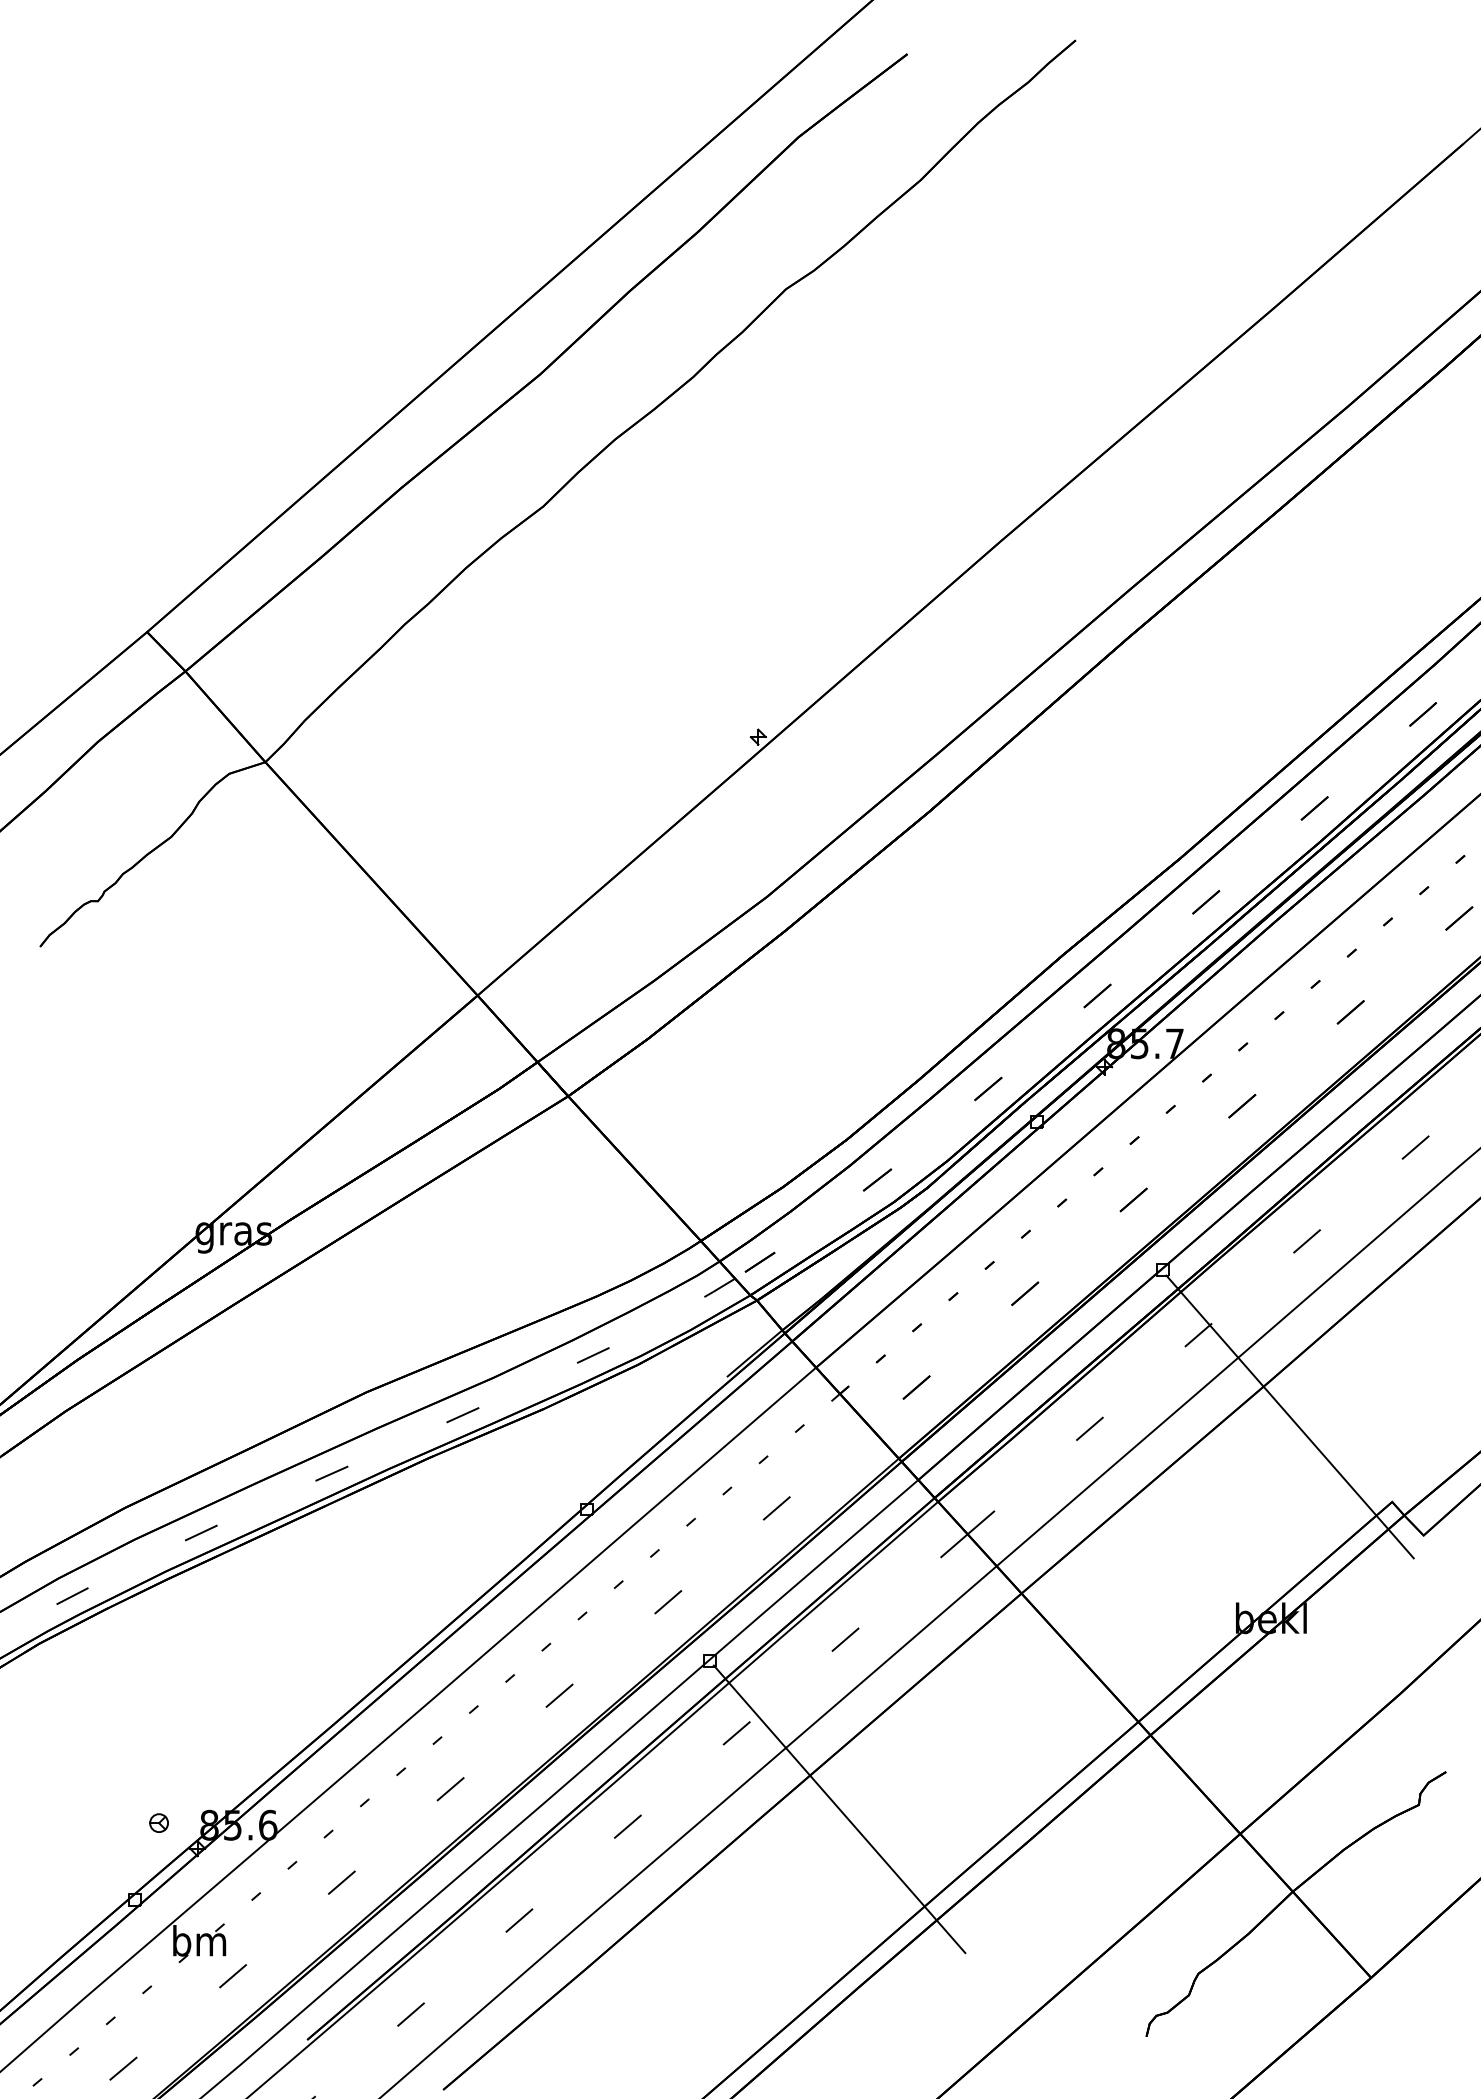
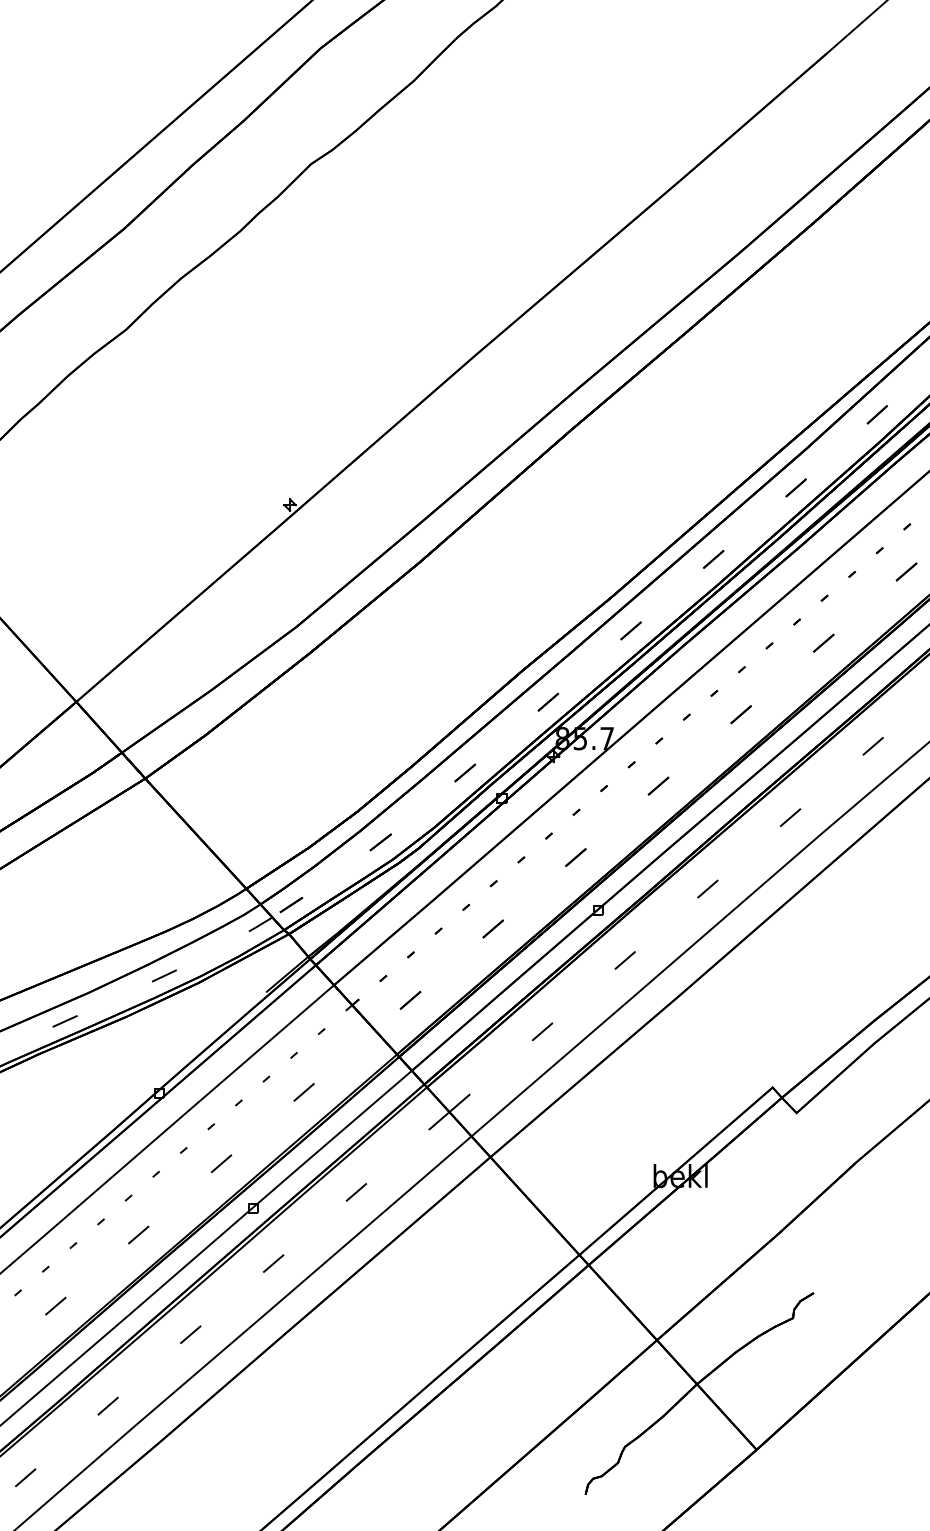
line: (1289, 1416) -> (694, 1022), removed
line: (839, 1809) -> (351, 1321), removed

